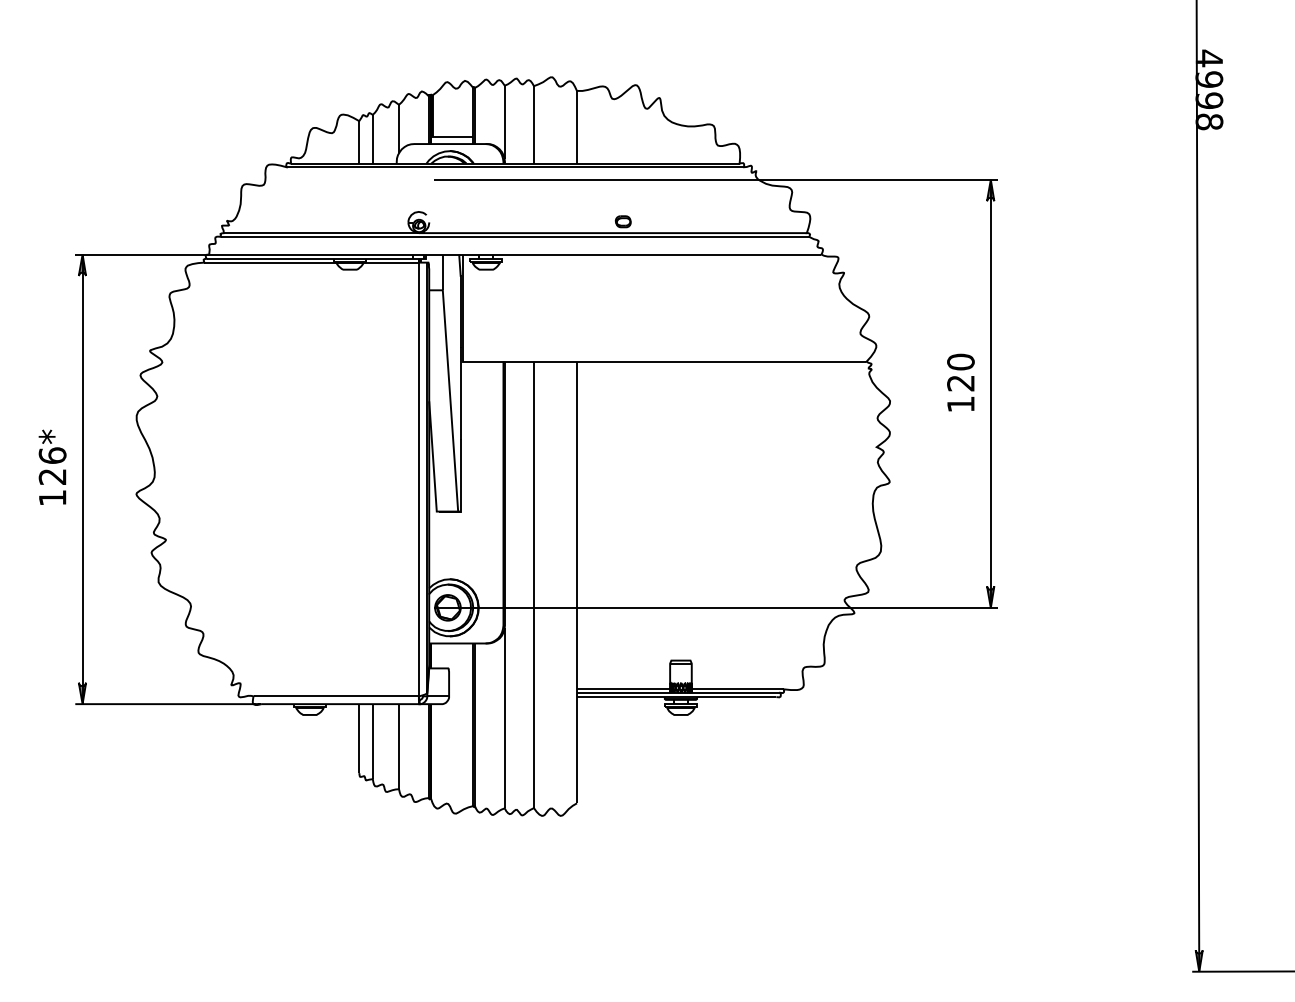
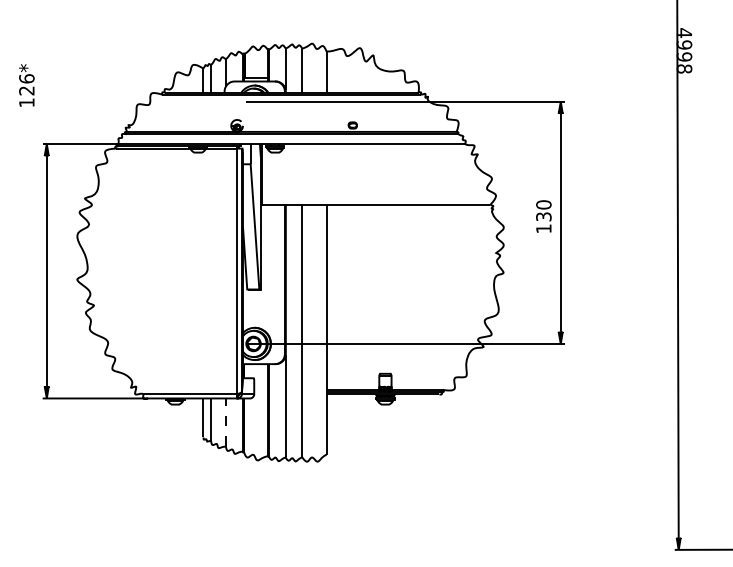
text: (960, 382) -> (543, 216), 120 -> 130
text: (51, 467) -> (26, 85), moved
line: (398, 746) -> (225, 422), solid -> dashed

